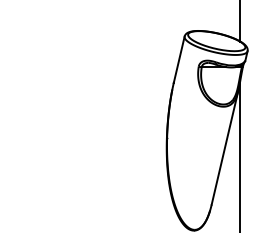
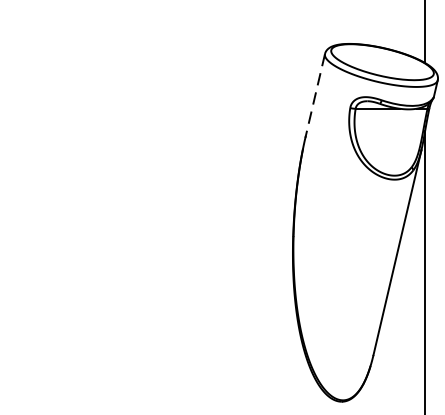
line: (179, 59) -> (315, 95), solid -> dashed

